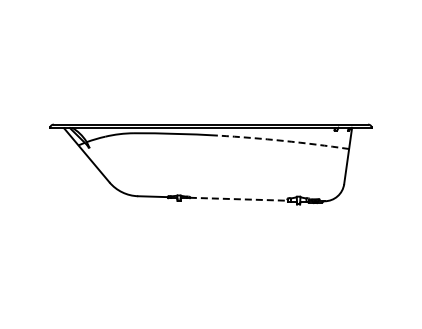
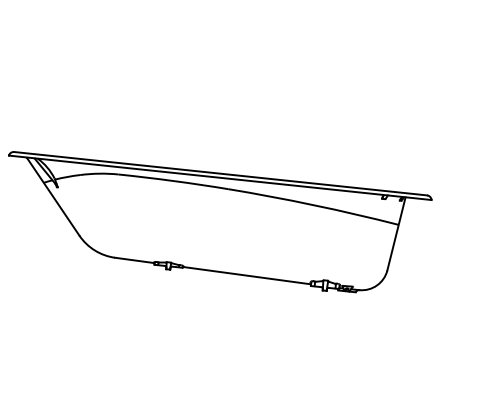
arc: (283, 140) -> (313, 204), dashed -> solid
line: (238, 199) -> (246, 275), dashed -> solid

